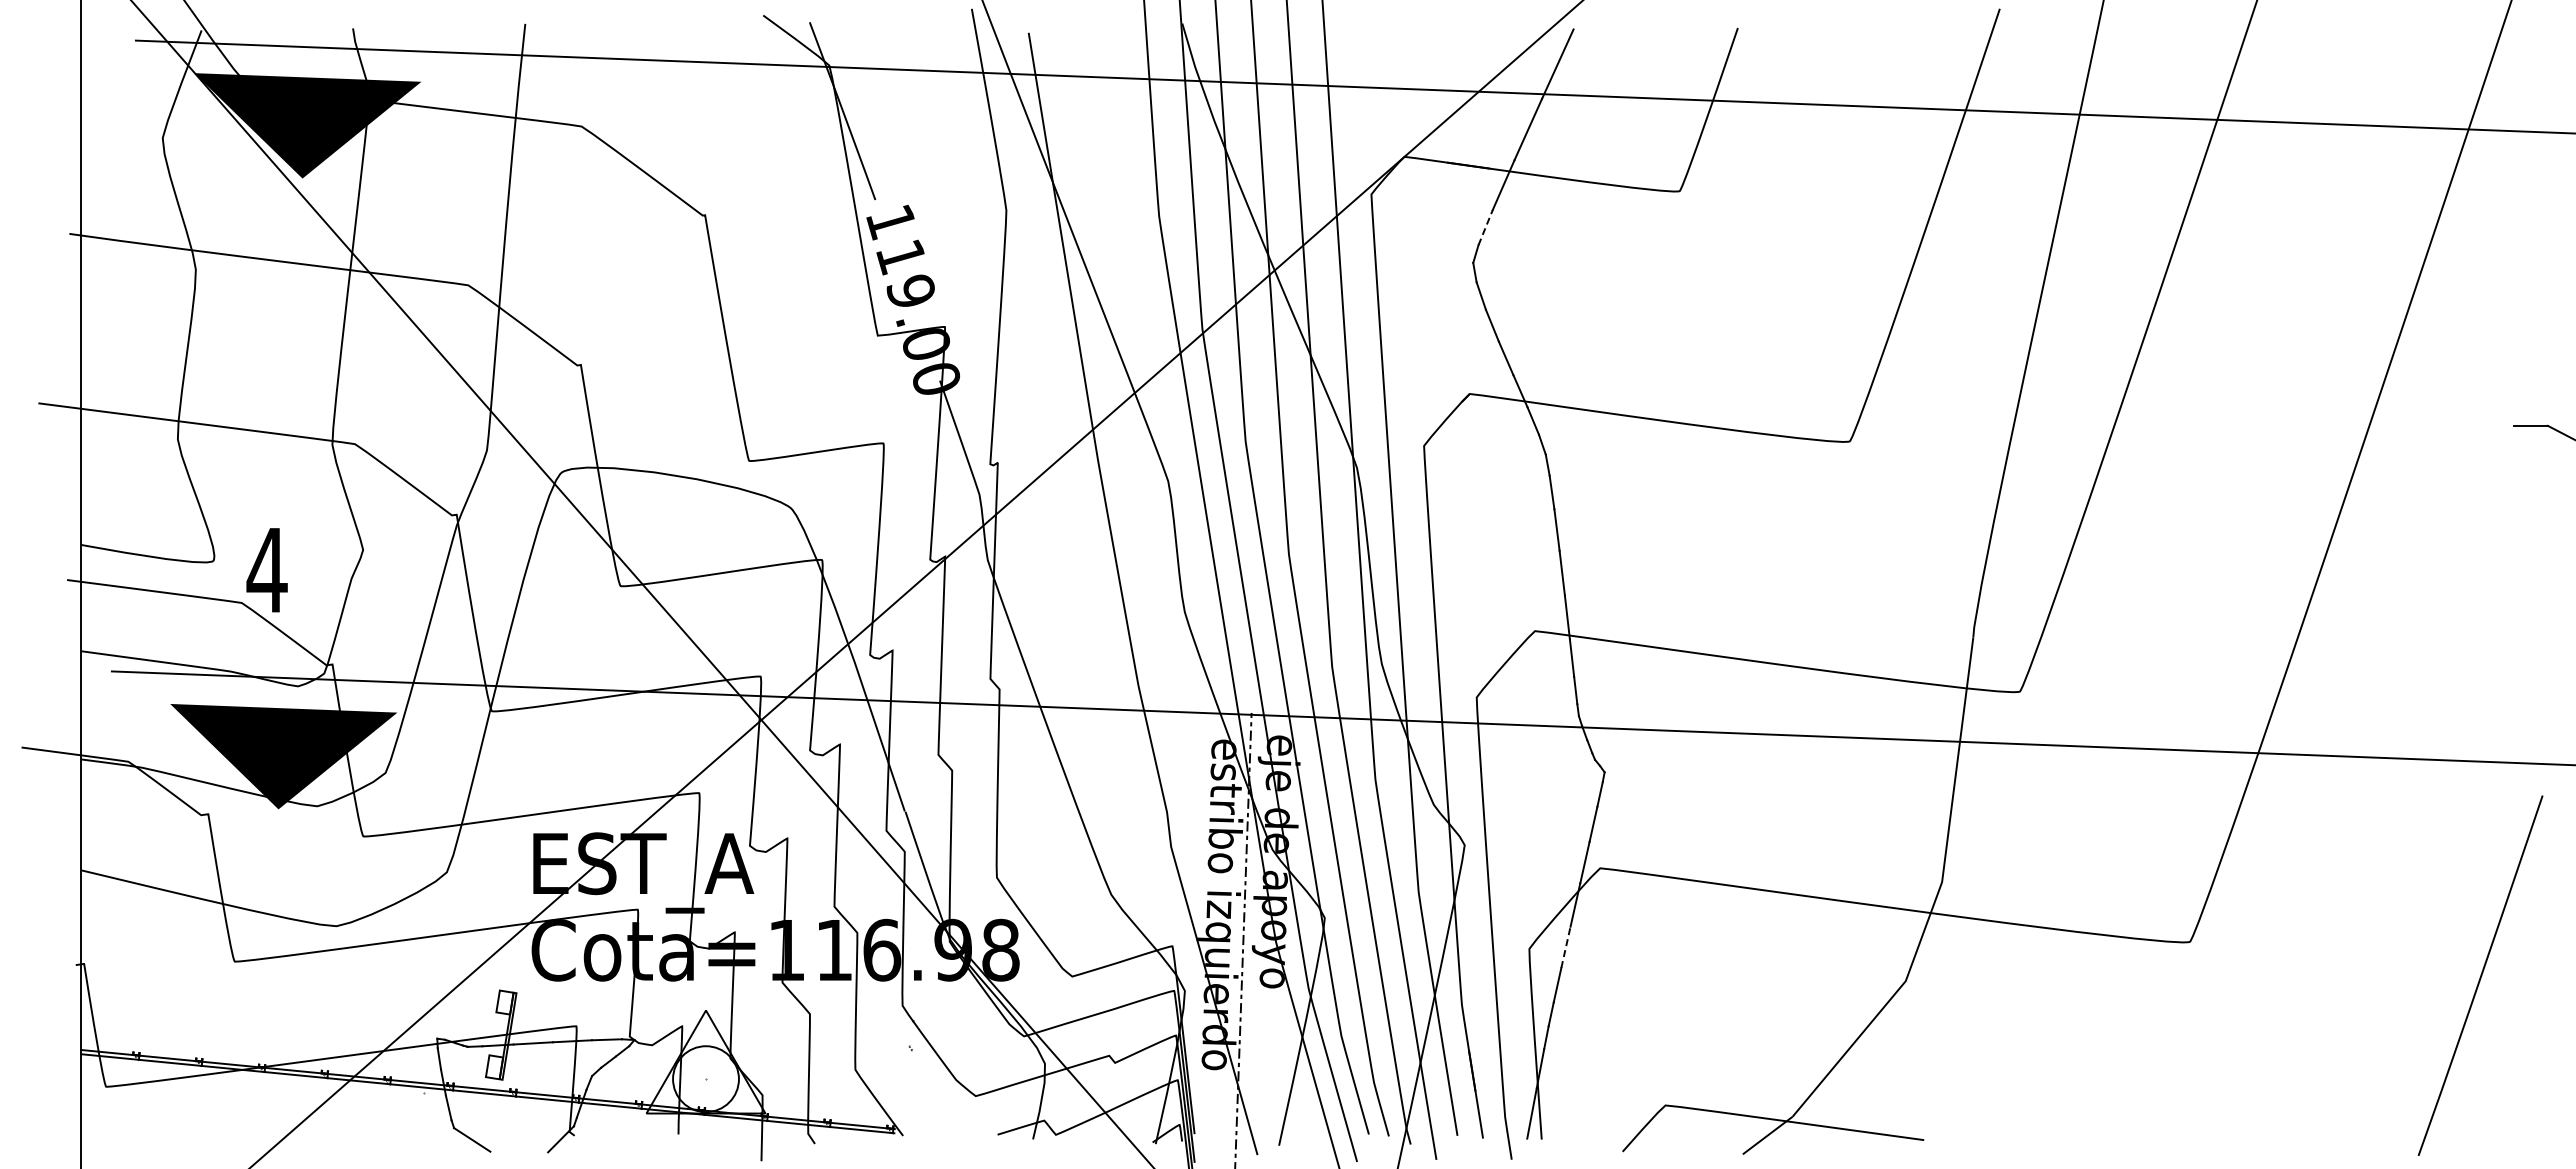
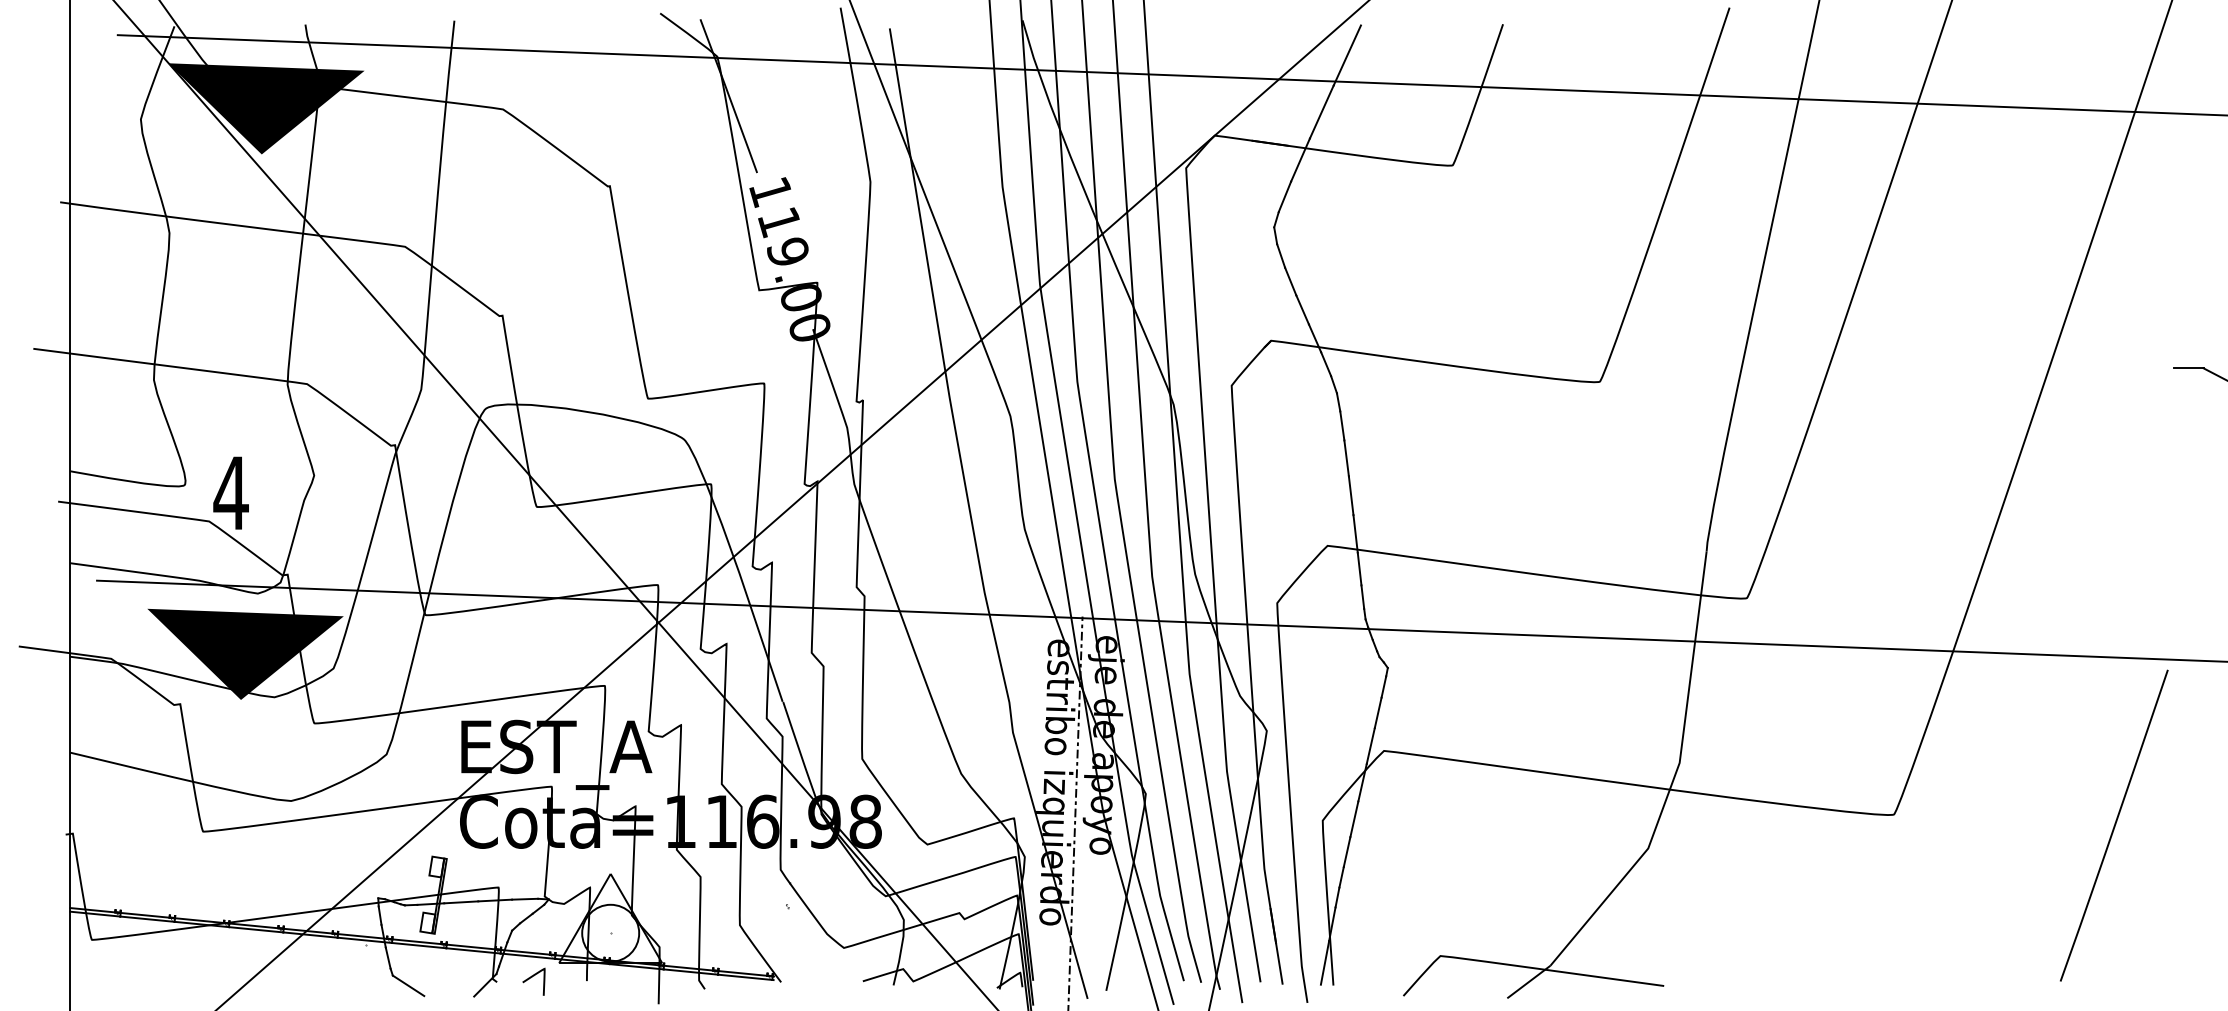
line: (1485, 227) -> (1284, 196), dashed -> solid
line: (1566, 946) -> (1354, 818), dashed -> solid
line: (2480, 975) -> (2114, 825), moved
curve: (613, 1131) -> (530, 978), added

